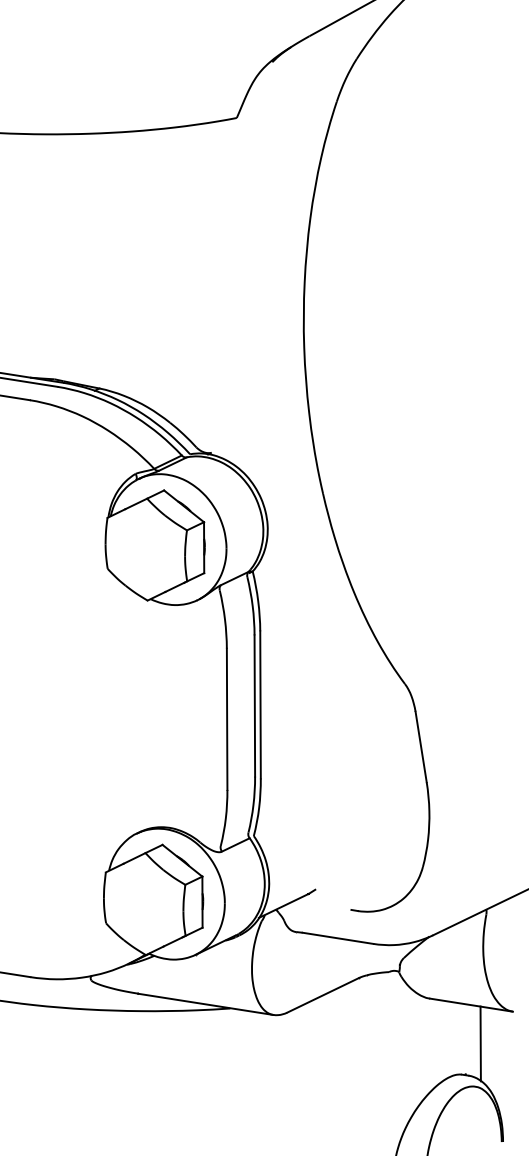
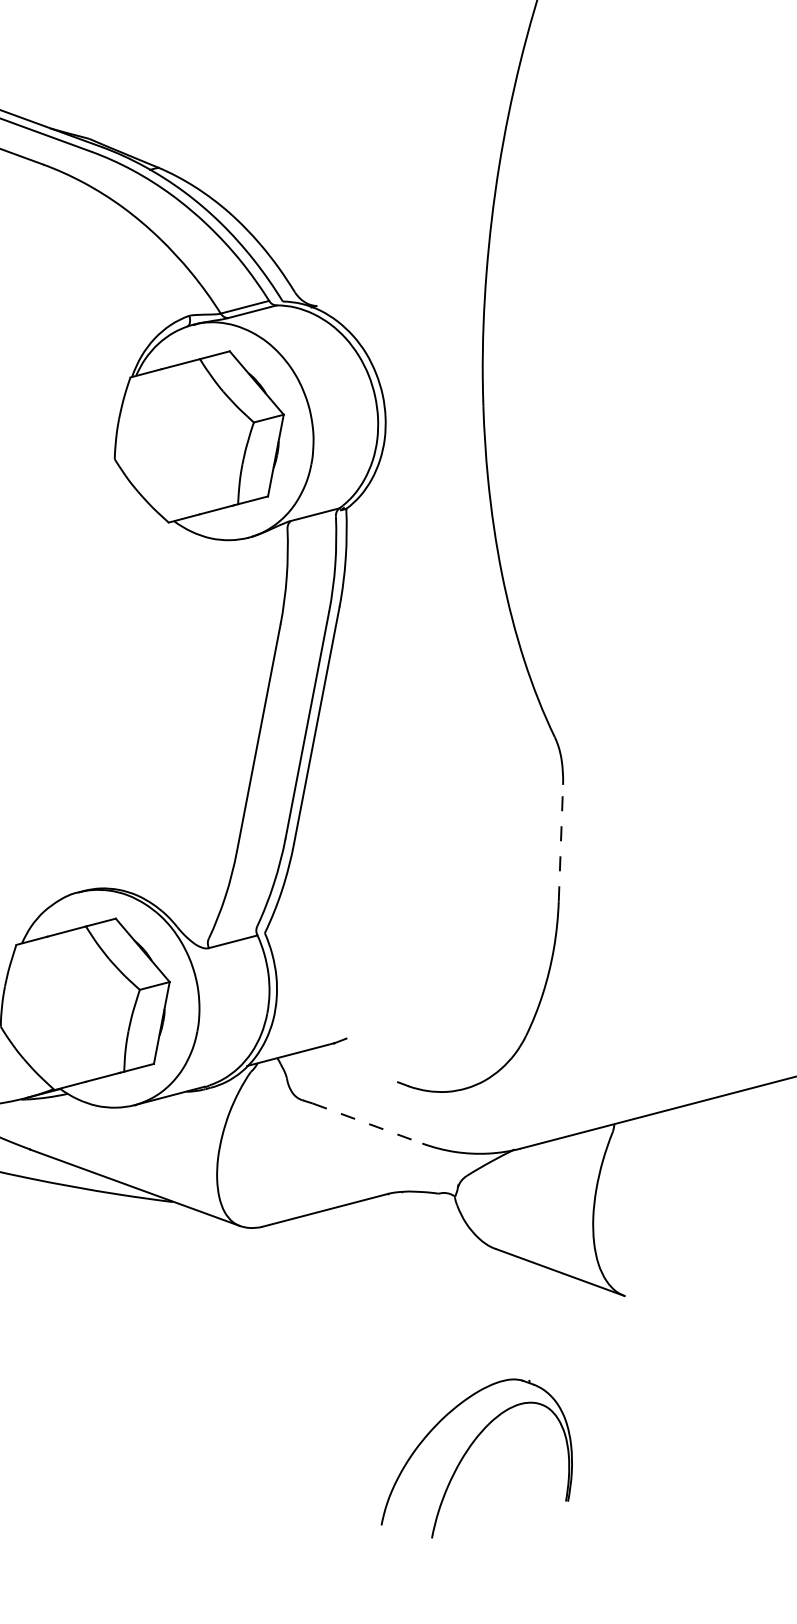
line: (421, 746) -> (561, 842), solid -> dashed
line: (337, 938) -> (366, 1123), solid -> dashed
line: (480, 1043) -> (562, 1336), removed

